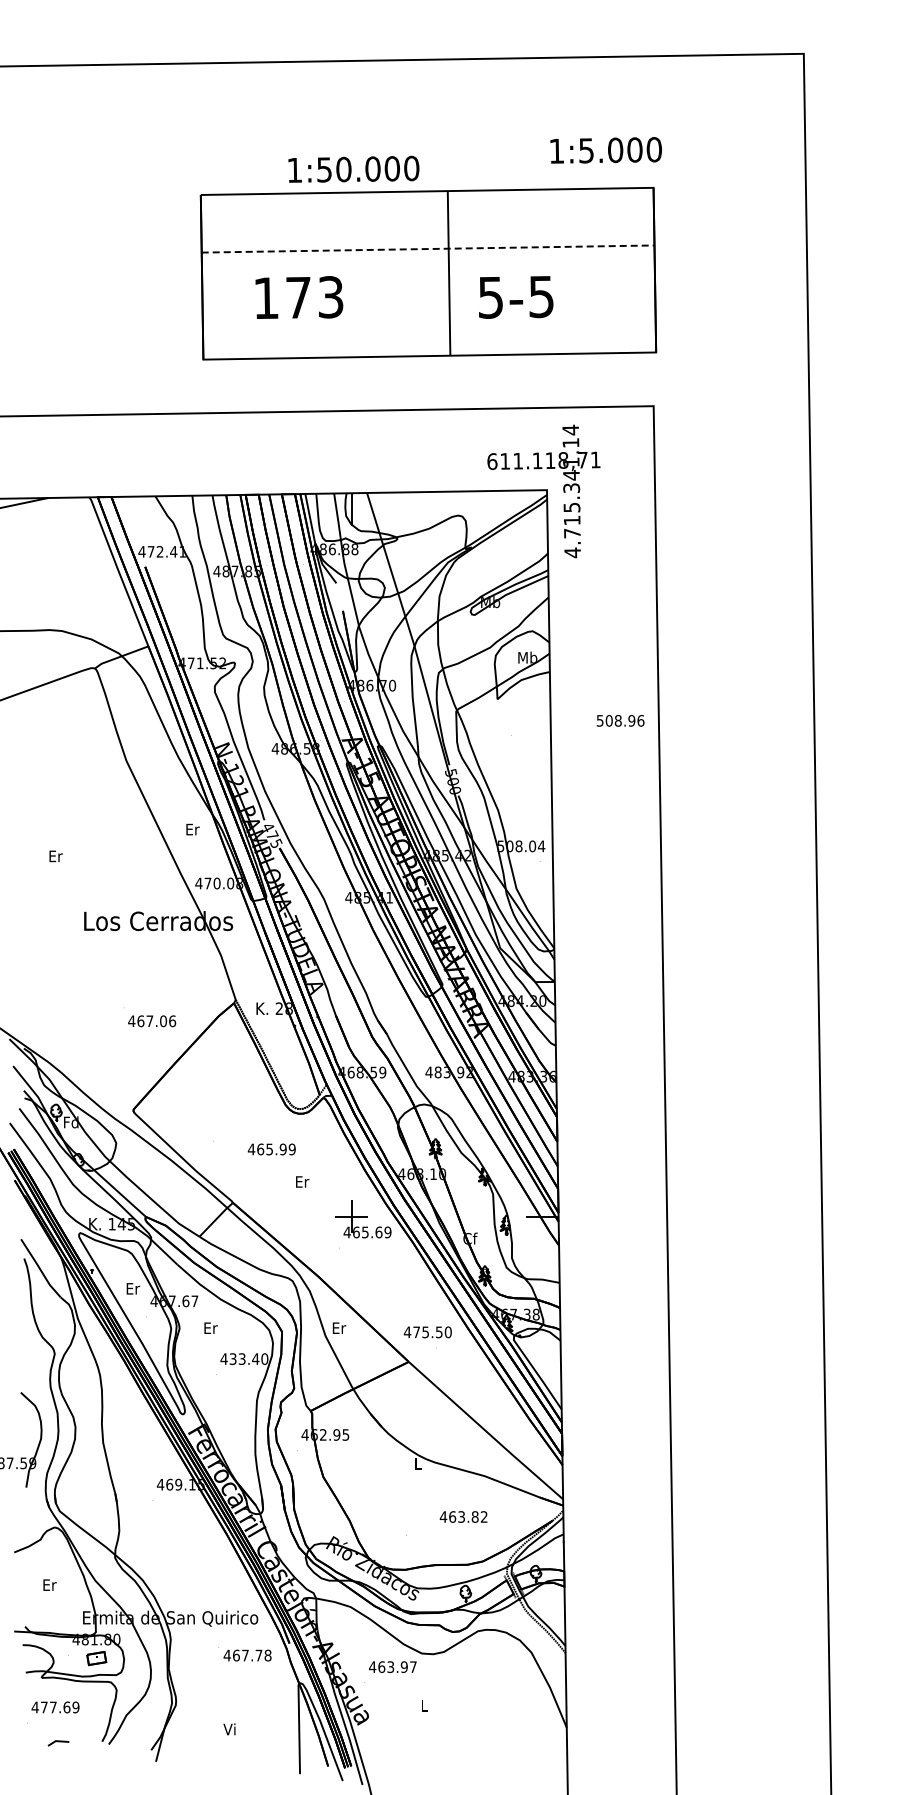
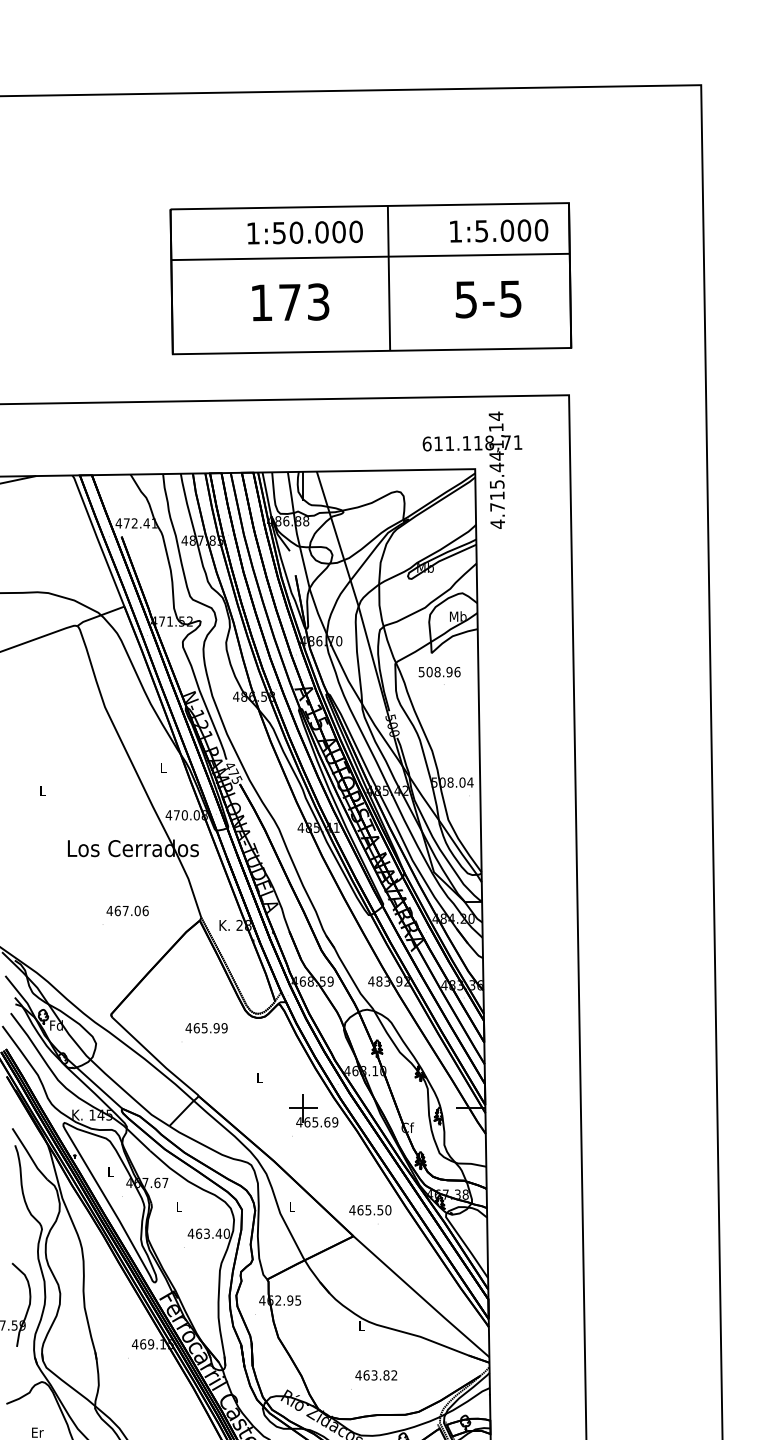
text: (605, 150) -> (498, 230), moved
text: (353, 168) -> (304, 231), moved
line: (428, 249) -> (370, 257), dashed -> solid
text: (299, 297) -> (290, 302), moved
text: (516, 297) -> (488, 299), moved
text: (571, 487) -> (496, 466), 4.715.341,14 -> 4.715.441,14
text: (620, 720) -> (439, 671), moved
text: (192, 829) -> (163, 767), Er -> L
text: (55, 856) -> (42, 791), Er -> L
text: (152, 1021) -> (128, 911), moved
text: (271, 1149) -> (206, 1028), moved
text: (302, 1181) -> (260, 1077), Er -> L
text: (133, 1288) -> (111, 1171), Er -> L
text: (210, 1327) -> (179, 1205), Er -> L
text: (339, 1327) -> (292, 1205), Er -> L
text: (416, 1332) -> (360, 1210), 475.50 -> 465.50
text: (232, 1358) -> (198, 1233), 433.40 -> 463.40
text: (463, 1516) -> (376, 1374), moved

